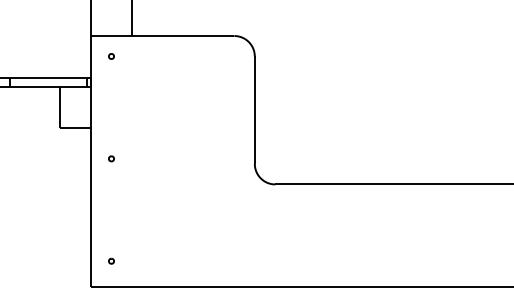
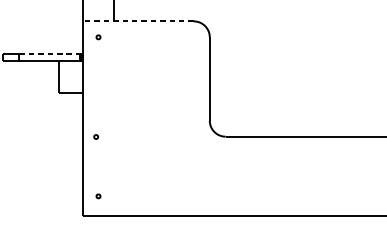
line: (162, 36) -> (138, 21), solid -> dashed
line: (48, 78) -> (49, 54), solid -> dashed
part: (111, 158) -> (96, 136), moved

